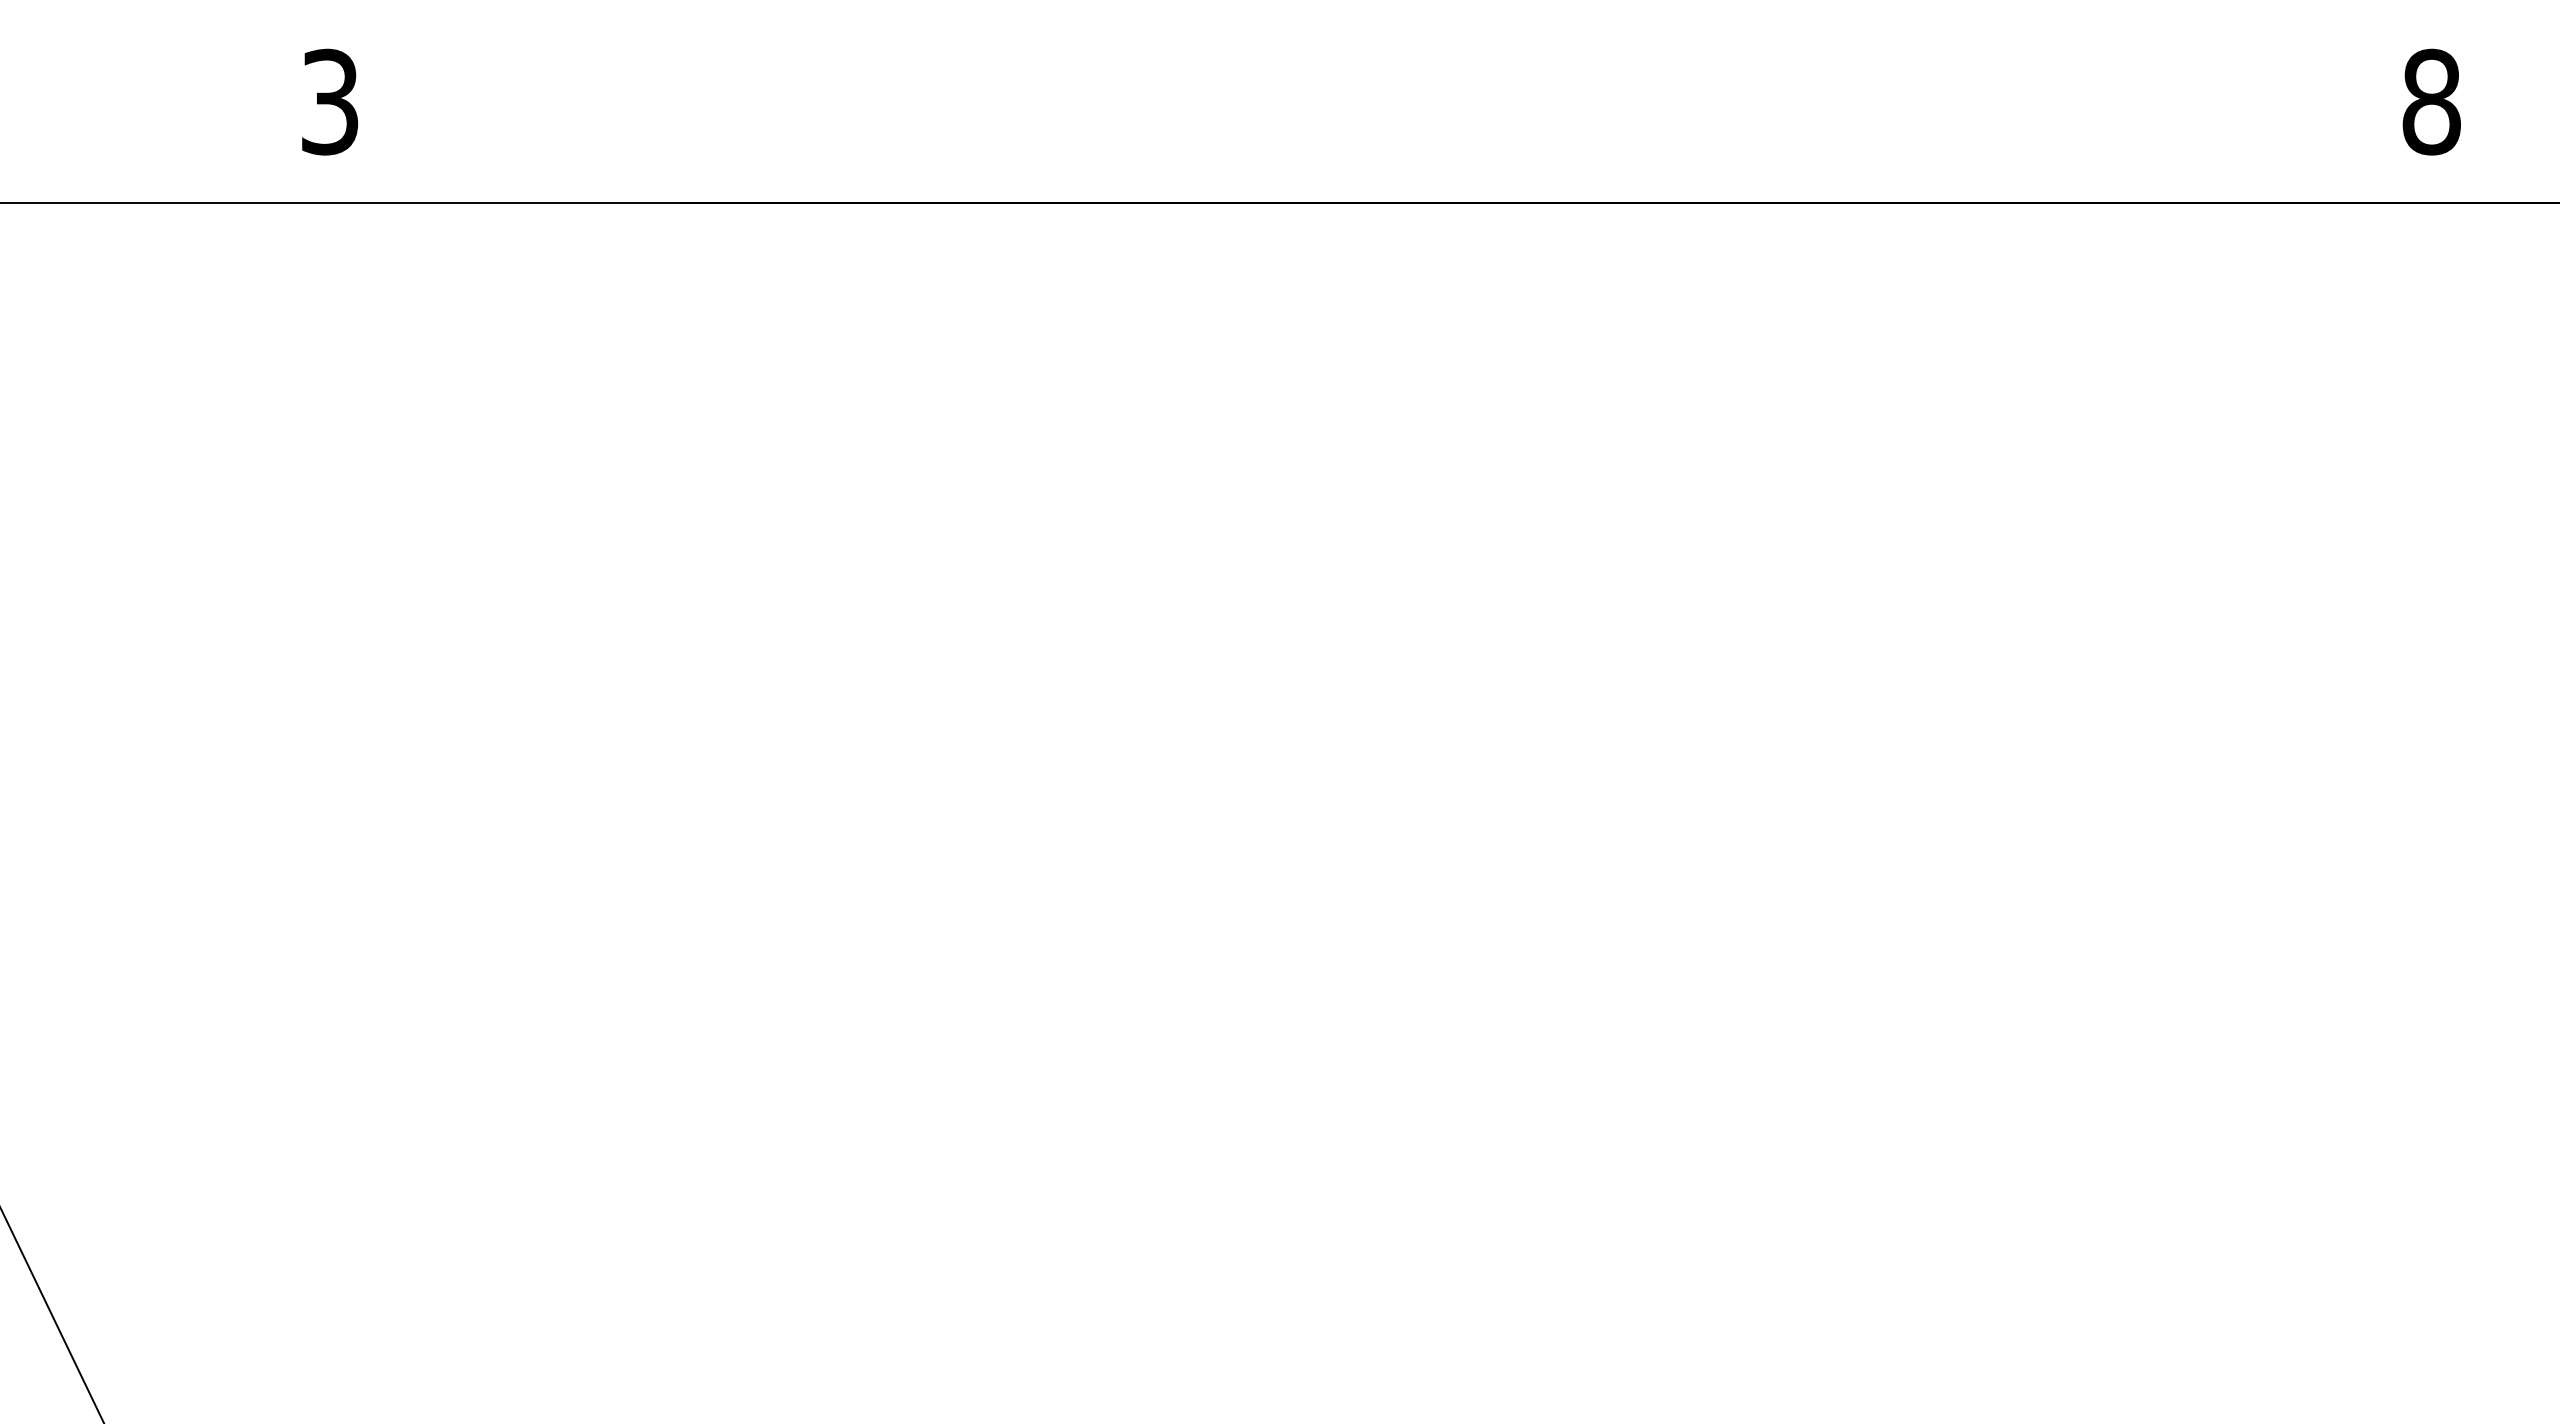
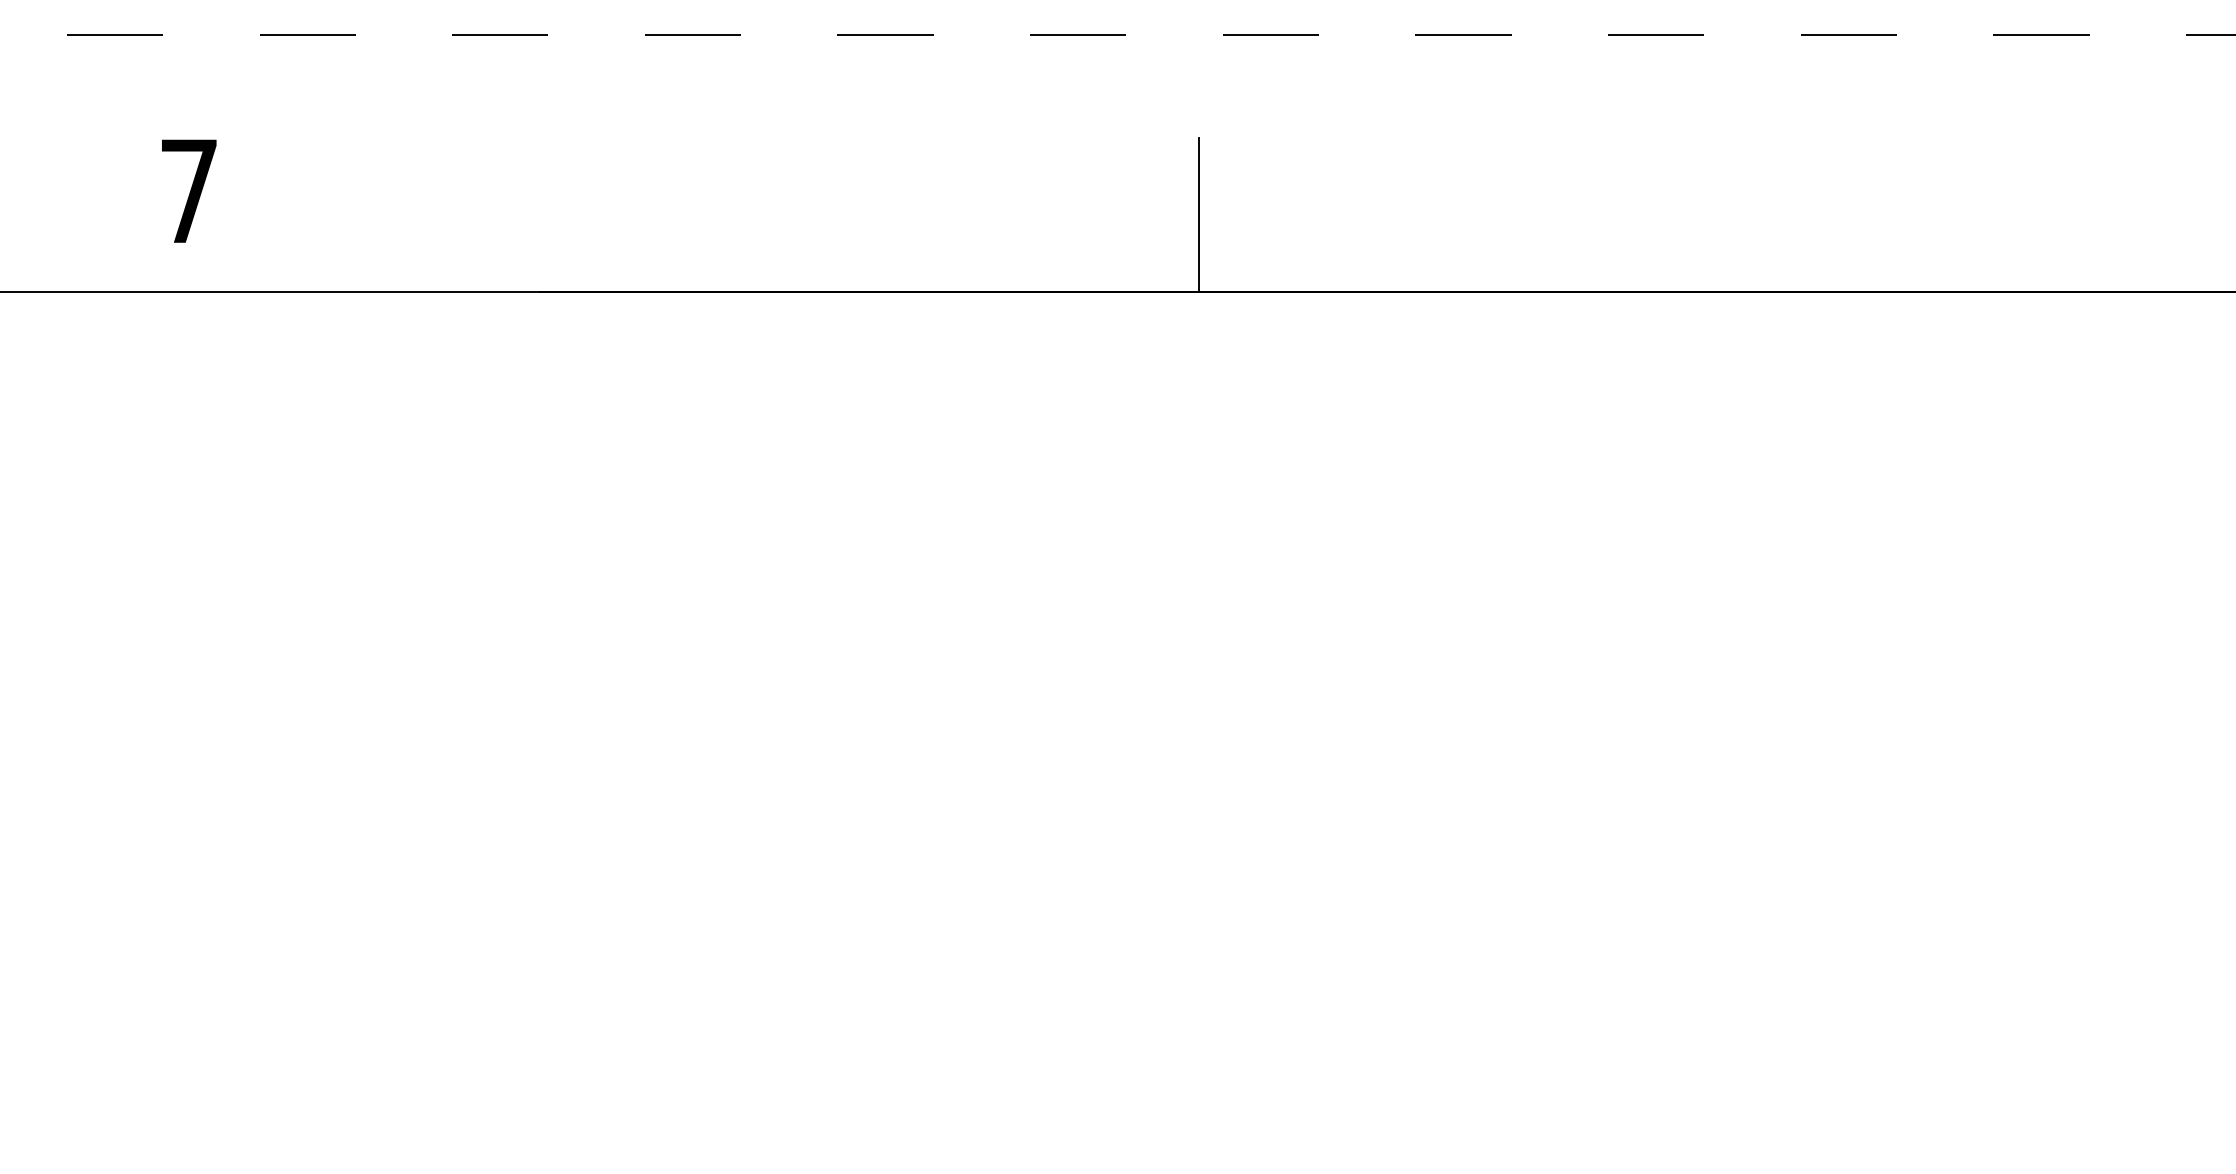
text: (330, 101) -> (189, 190), 3 -> 7
line: (1339, 125) -> (1198, 214), added

